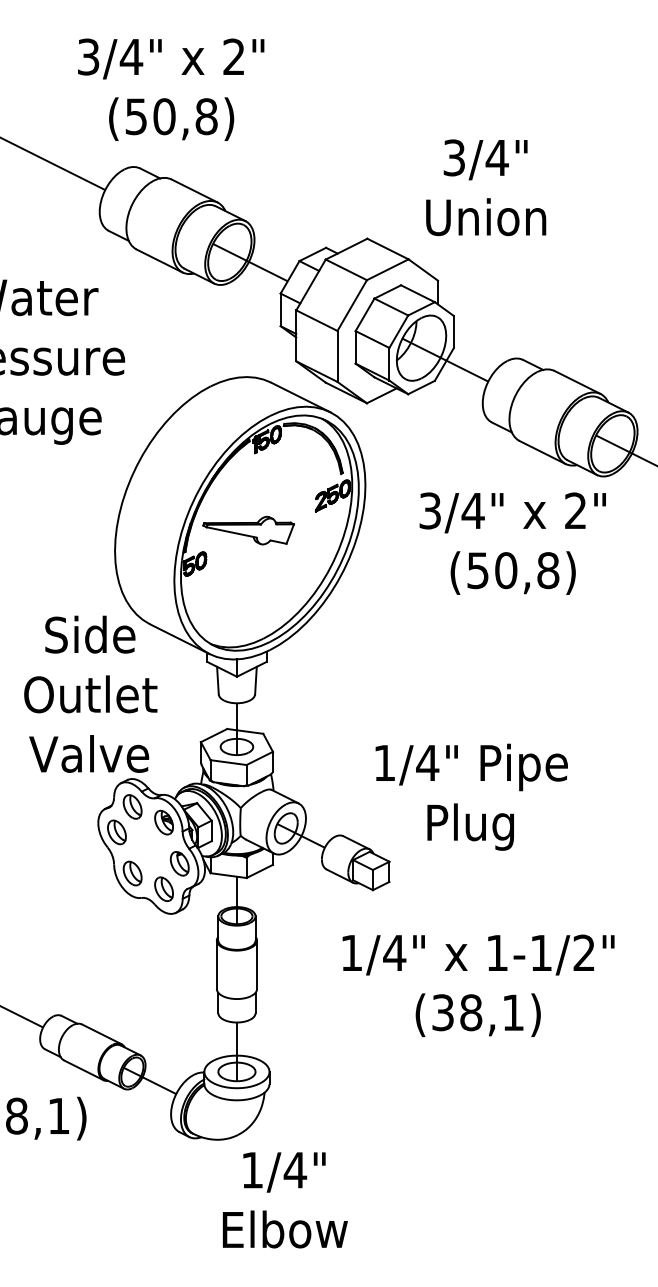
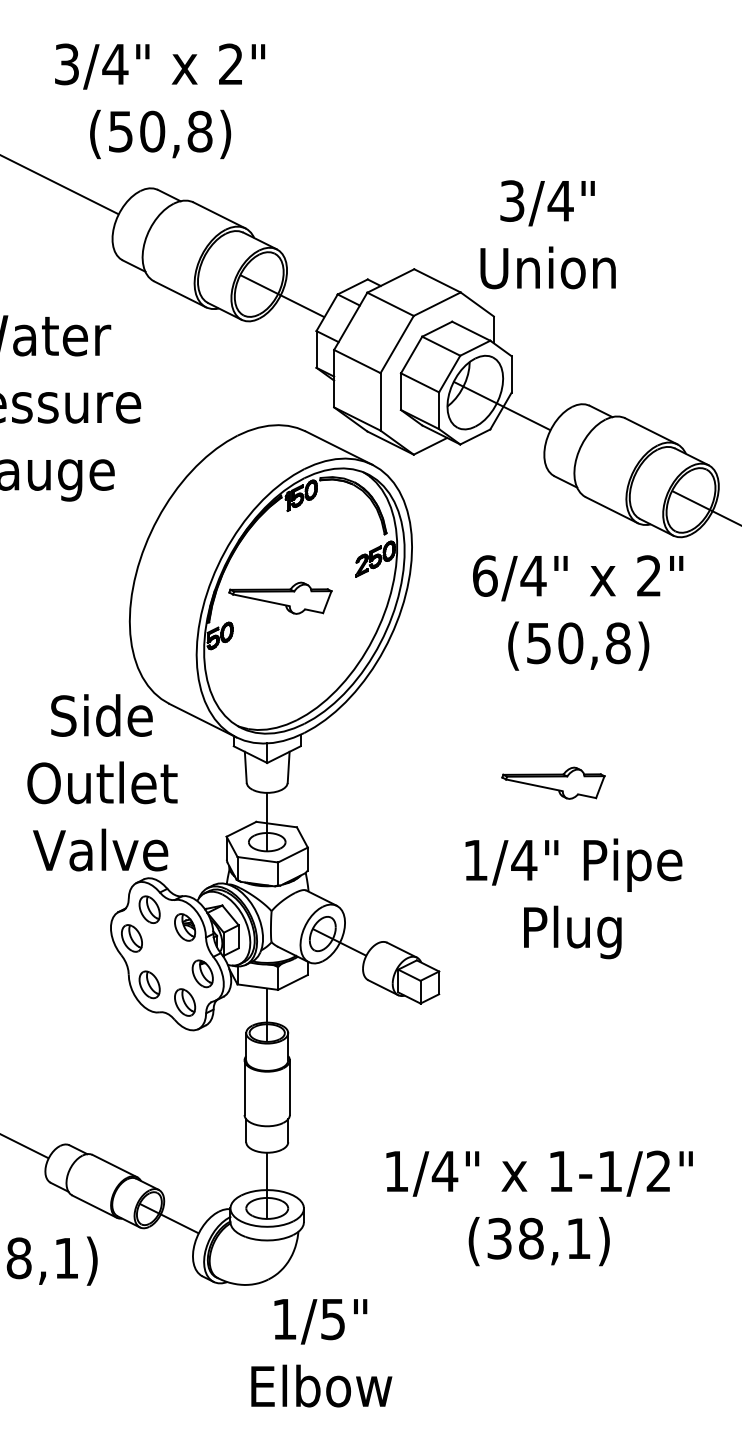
text: (171, 89) -> (160, 101), moved
text: (485, 187) -> (547, 234), moved
text: (430, 510) -> (485, 575), 3/4" -> 6/4"
part: (490, 694) -> (553, 782), added
text: (471, 796) -> (573, 898), moved
text: (478, 985) -> (539, 1208), moved
text: (294, 1170) -> (332, 1319), 1/4" -> 1/5"

